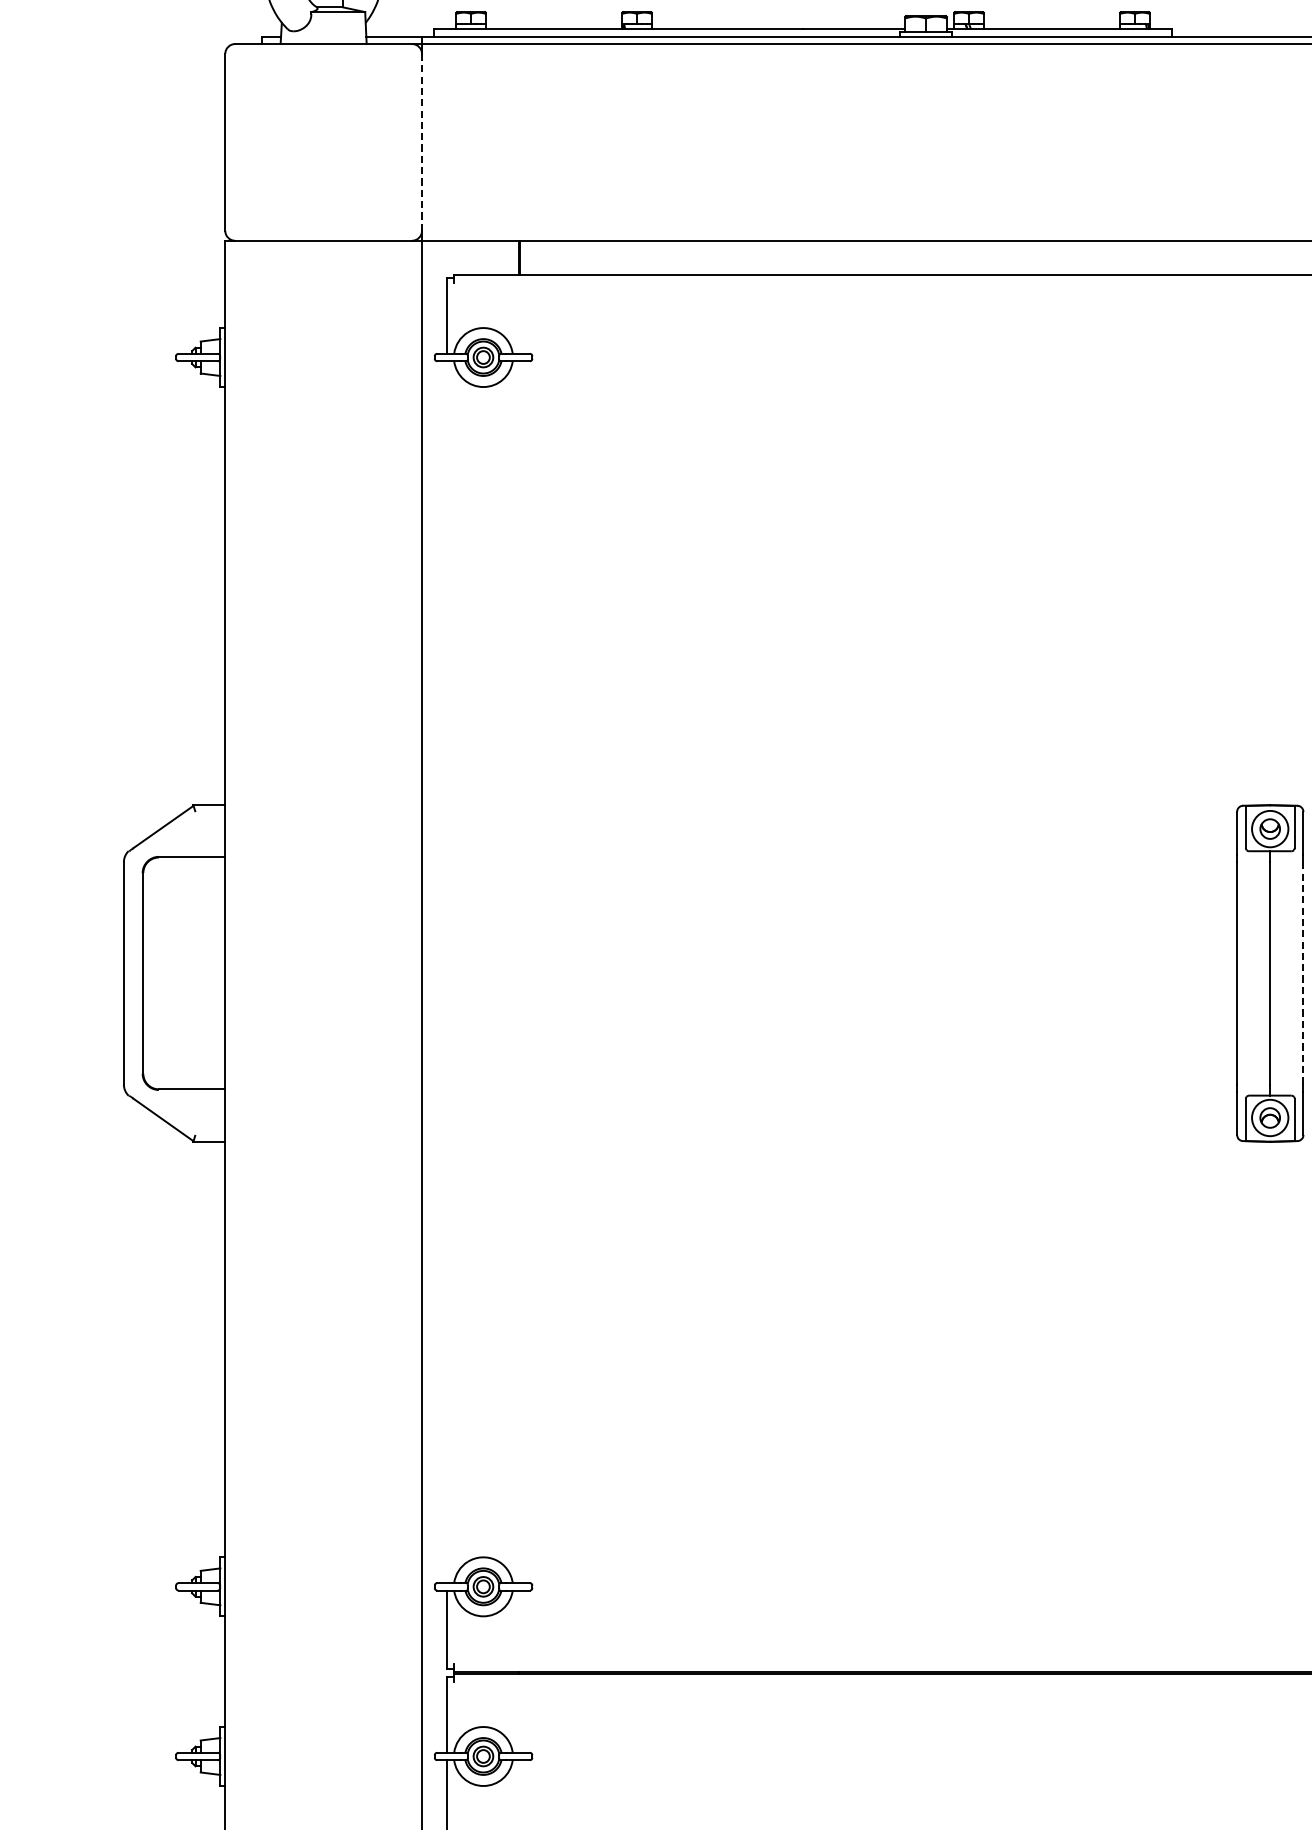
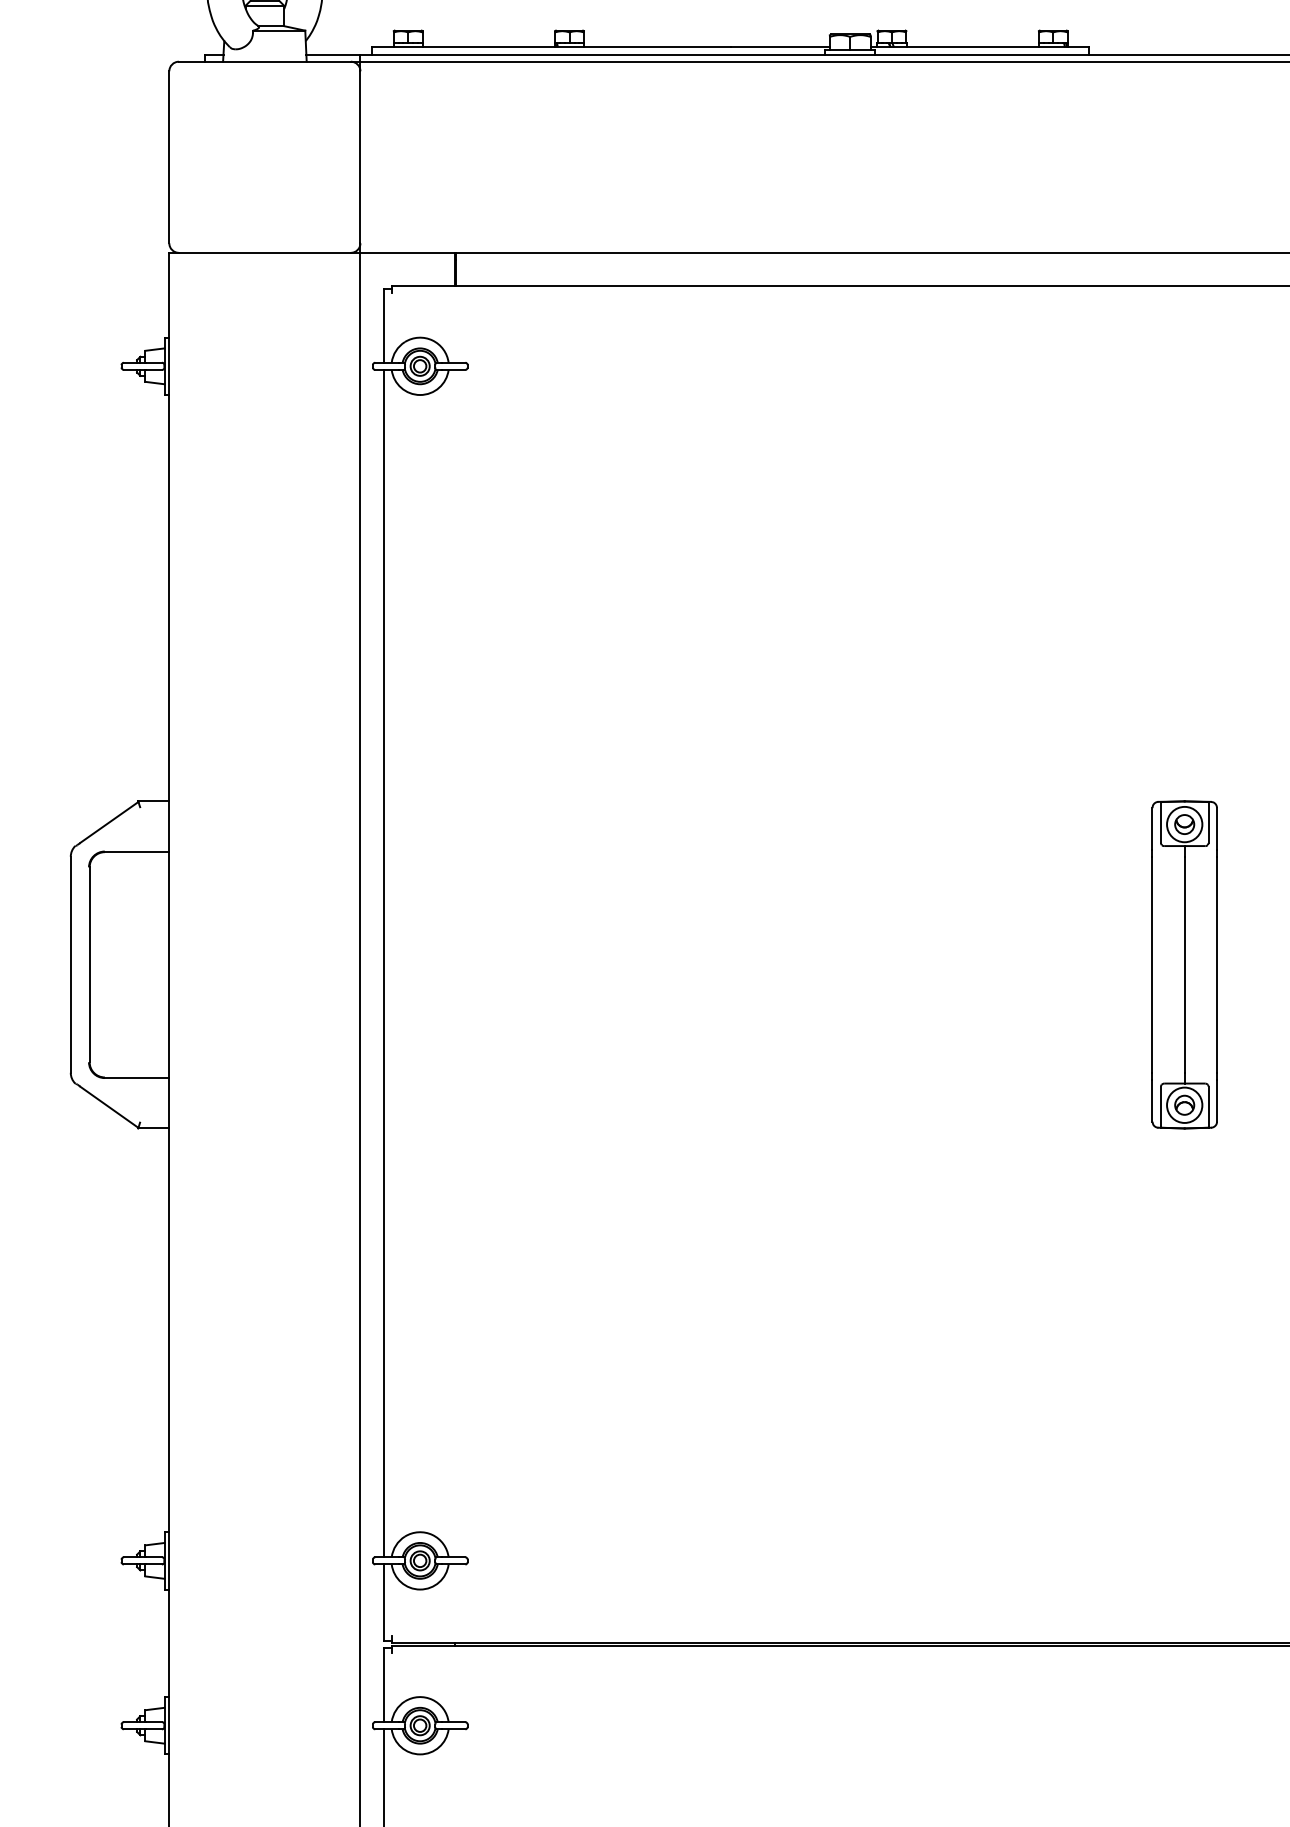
line: (422, 141) -> (360, 156), dashed -> solid
line: (446, 972) -> (384, 963), added
line: (1302, 973) -> (1216, 964), dashed -> solid

